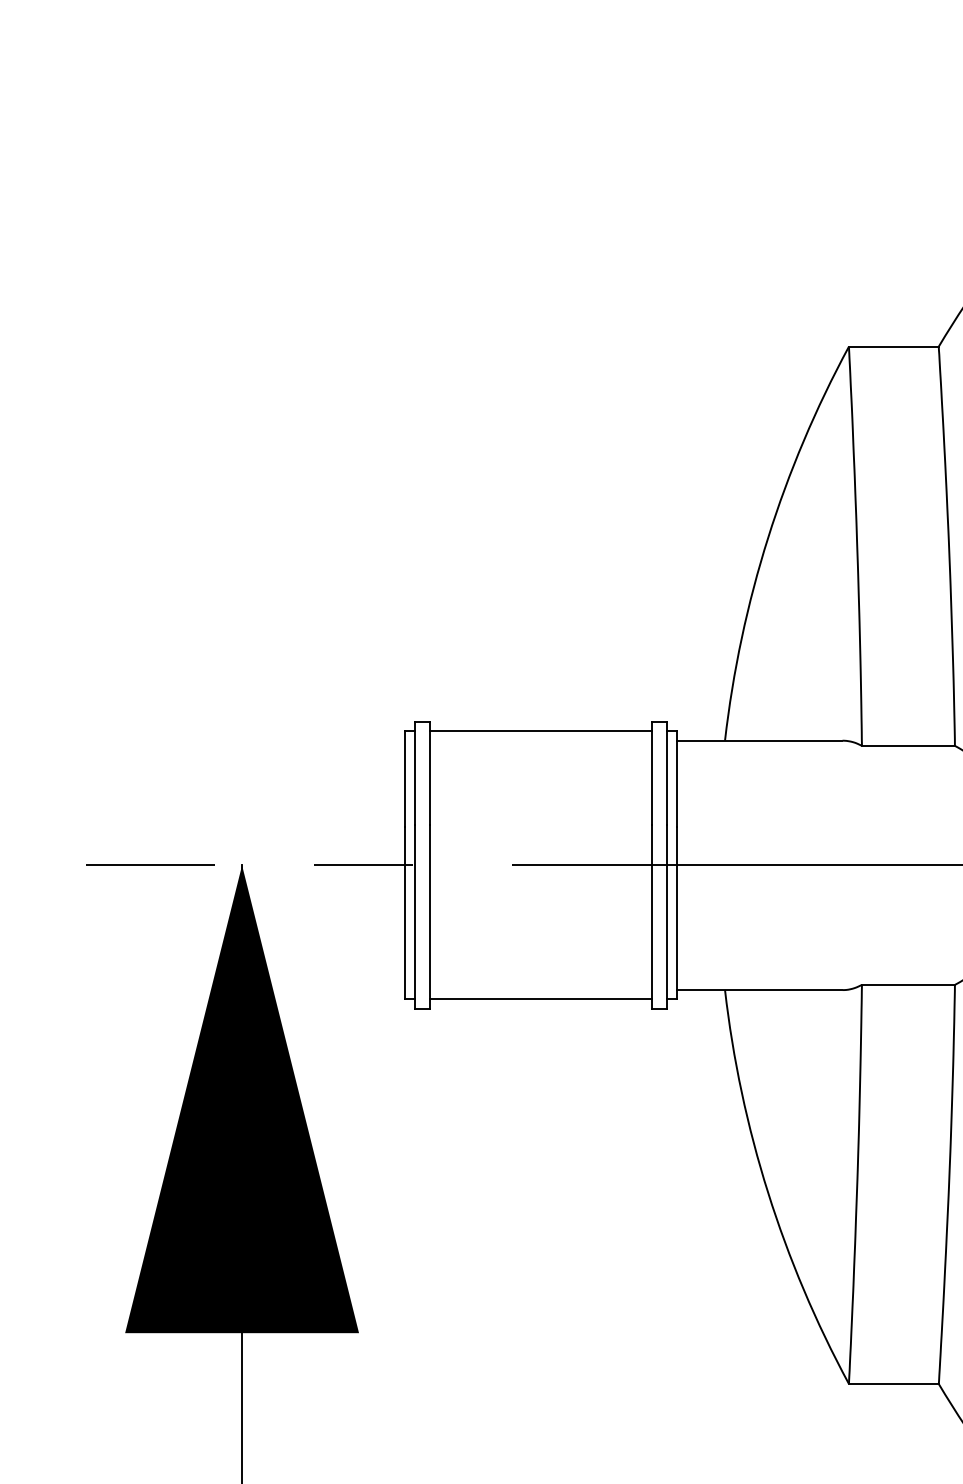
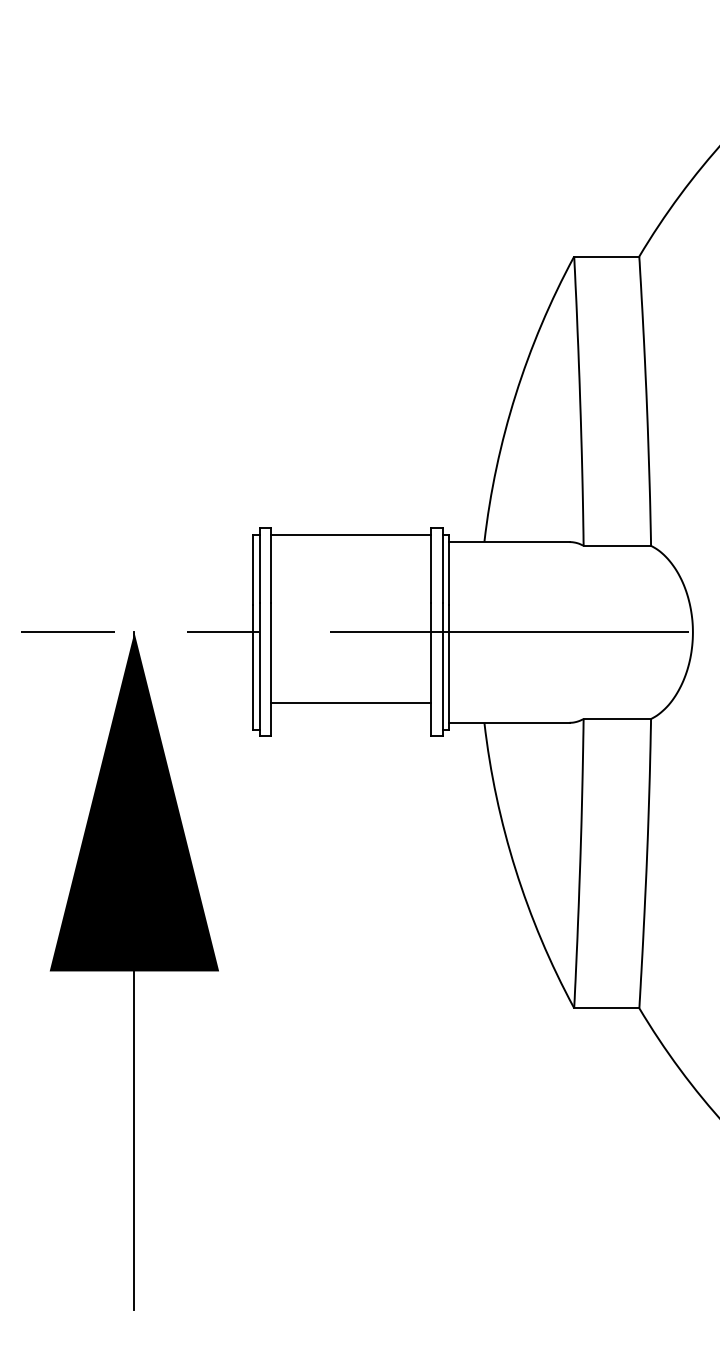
line: (540, 999) -> (350, 702), moved

